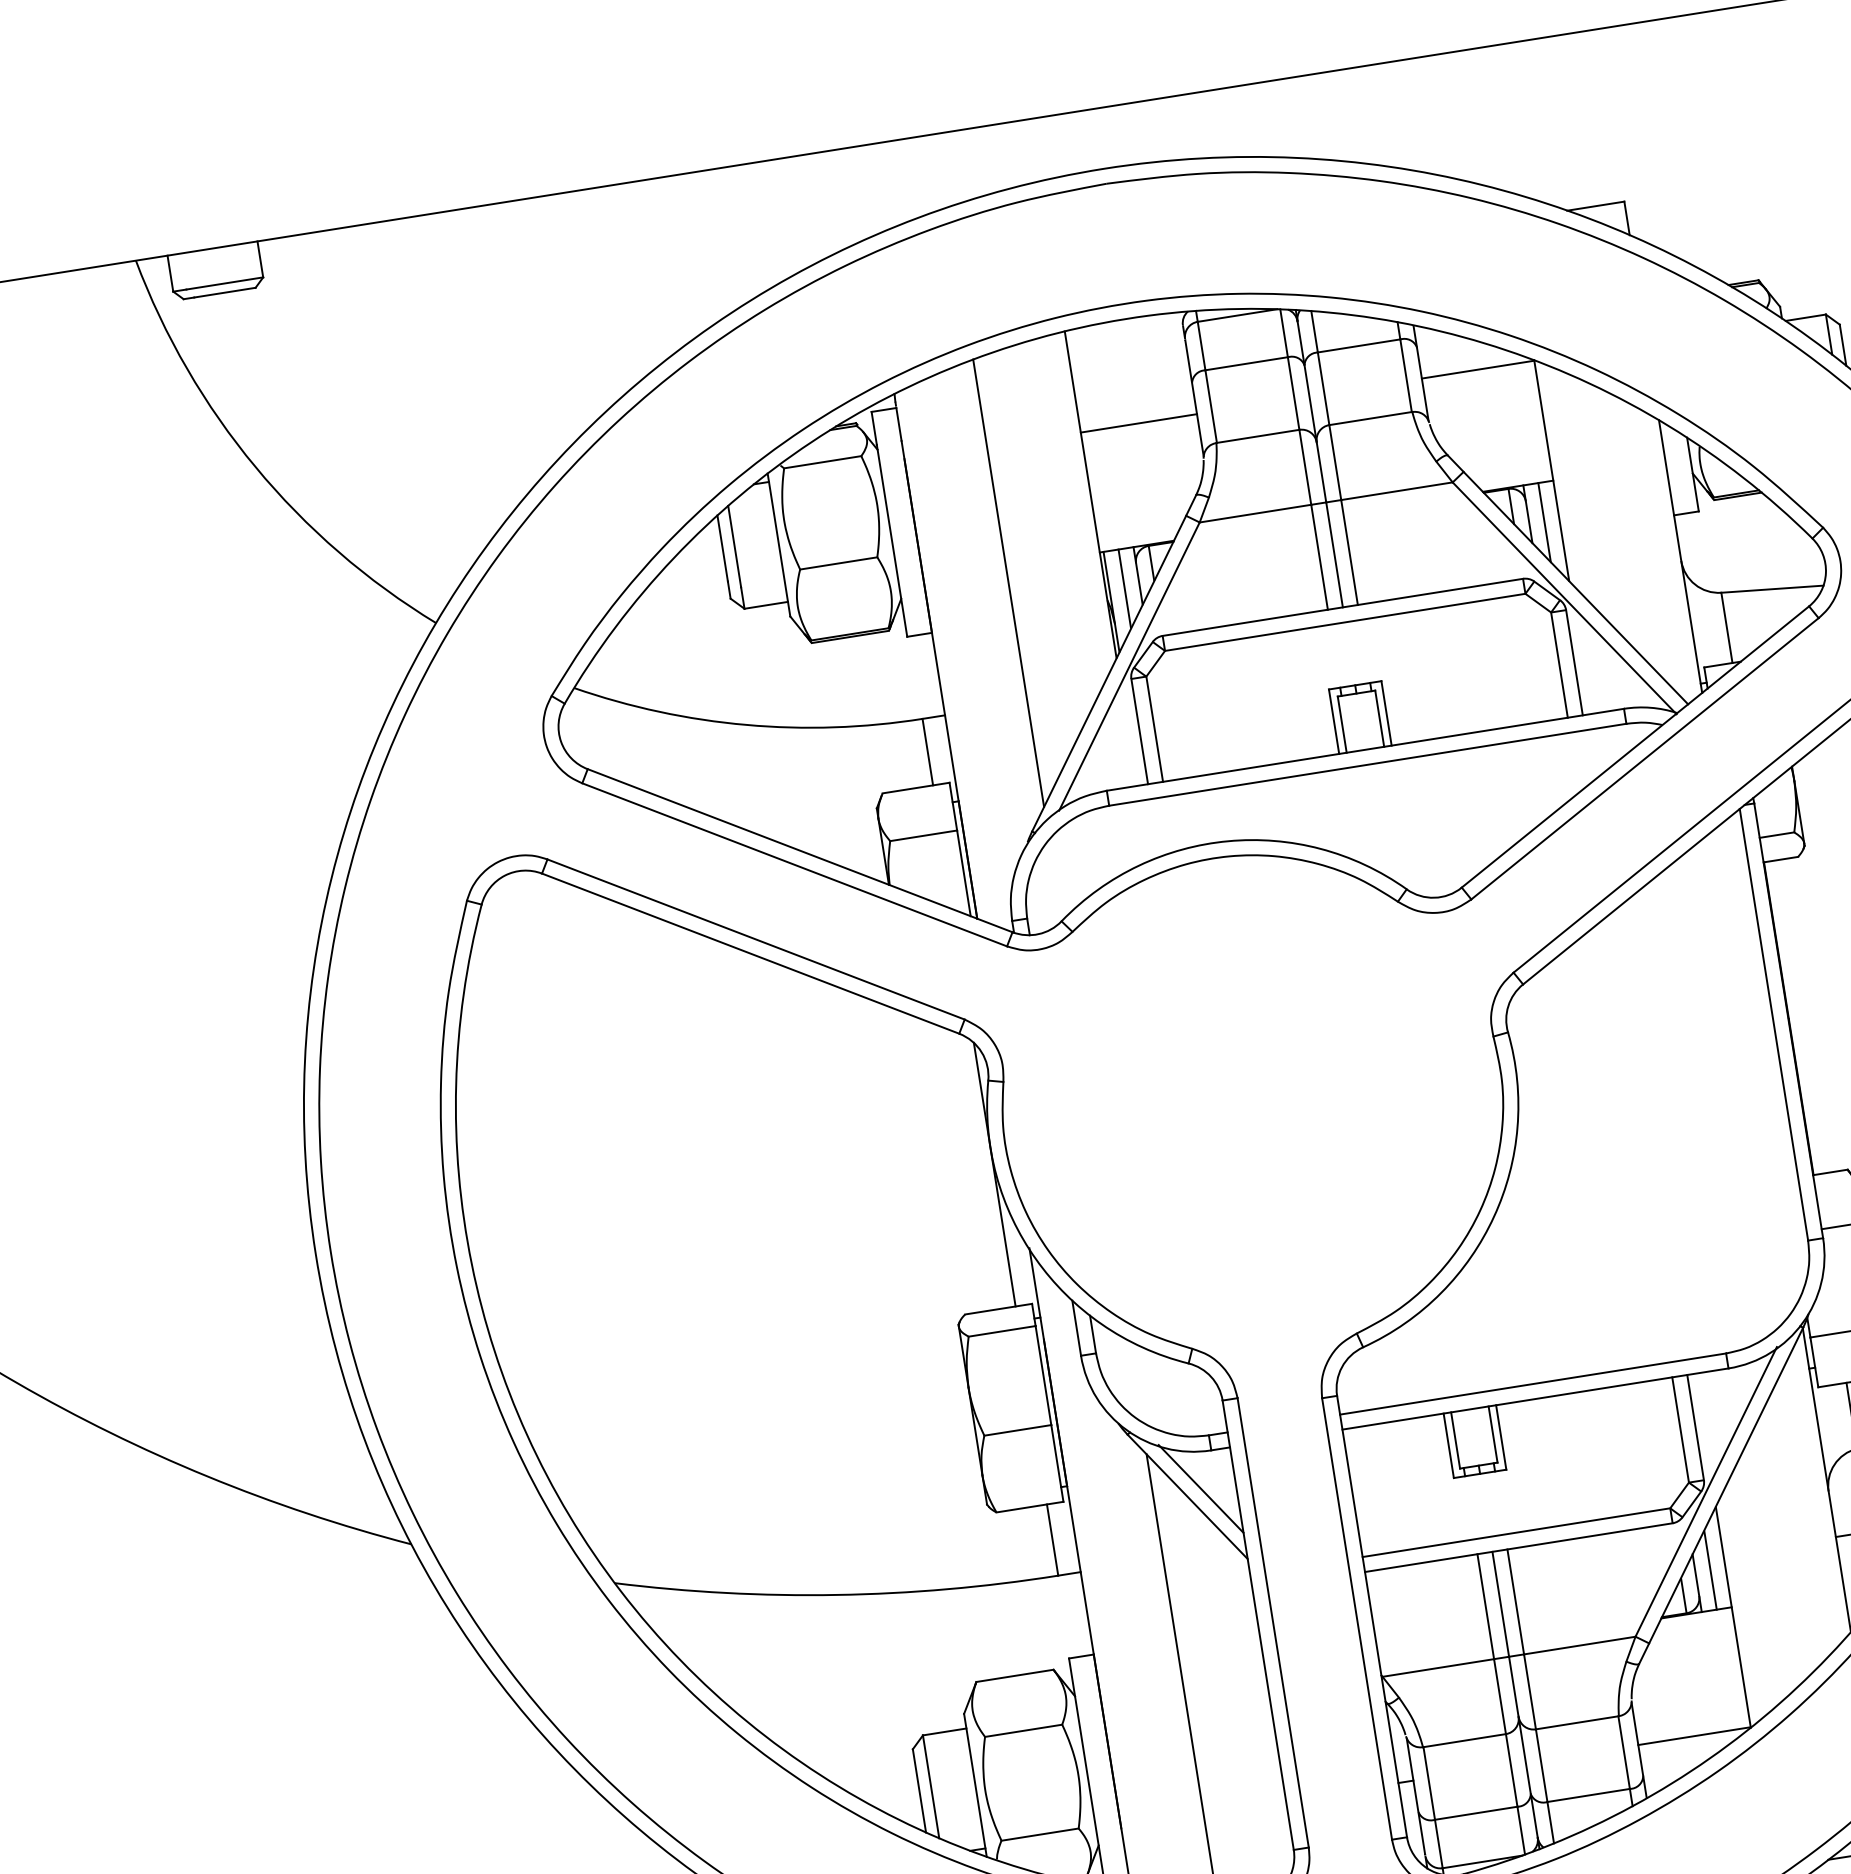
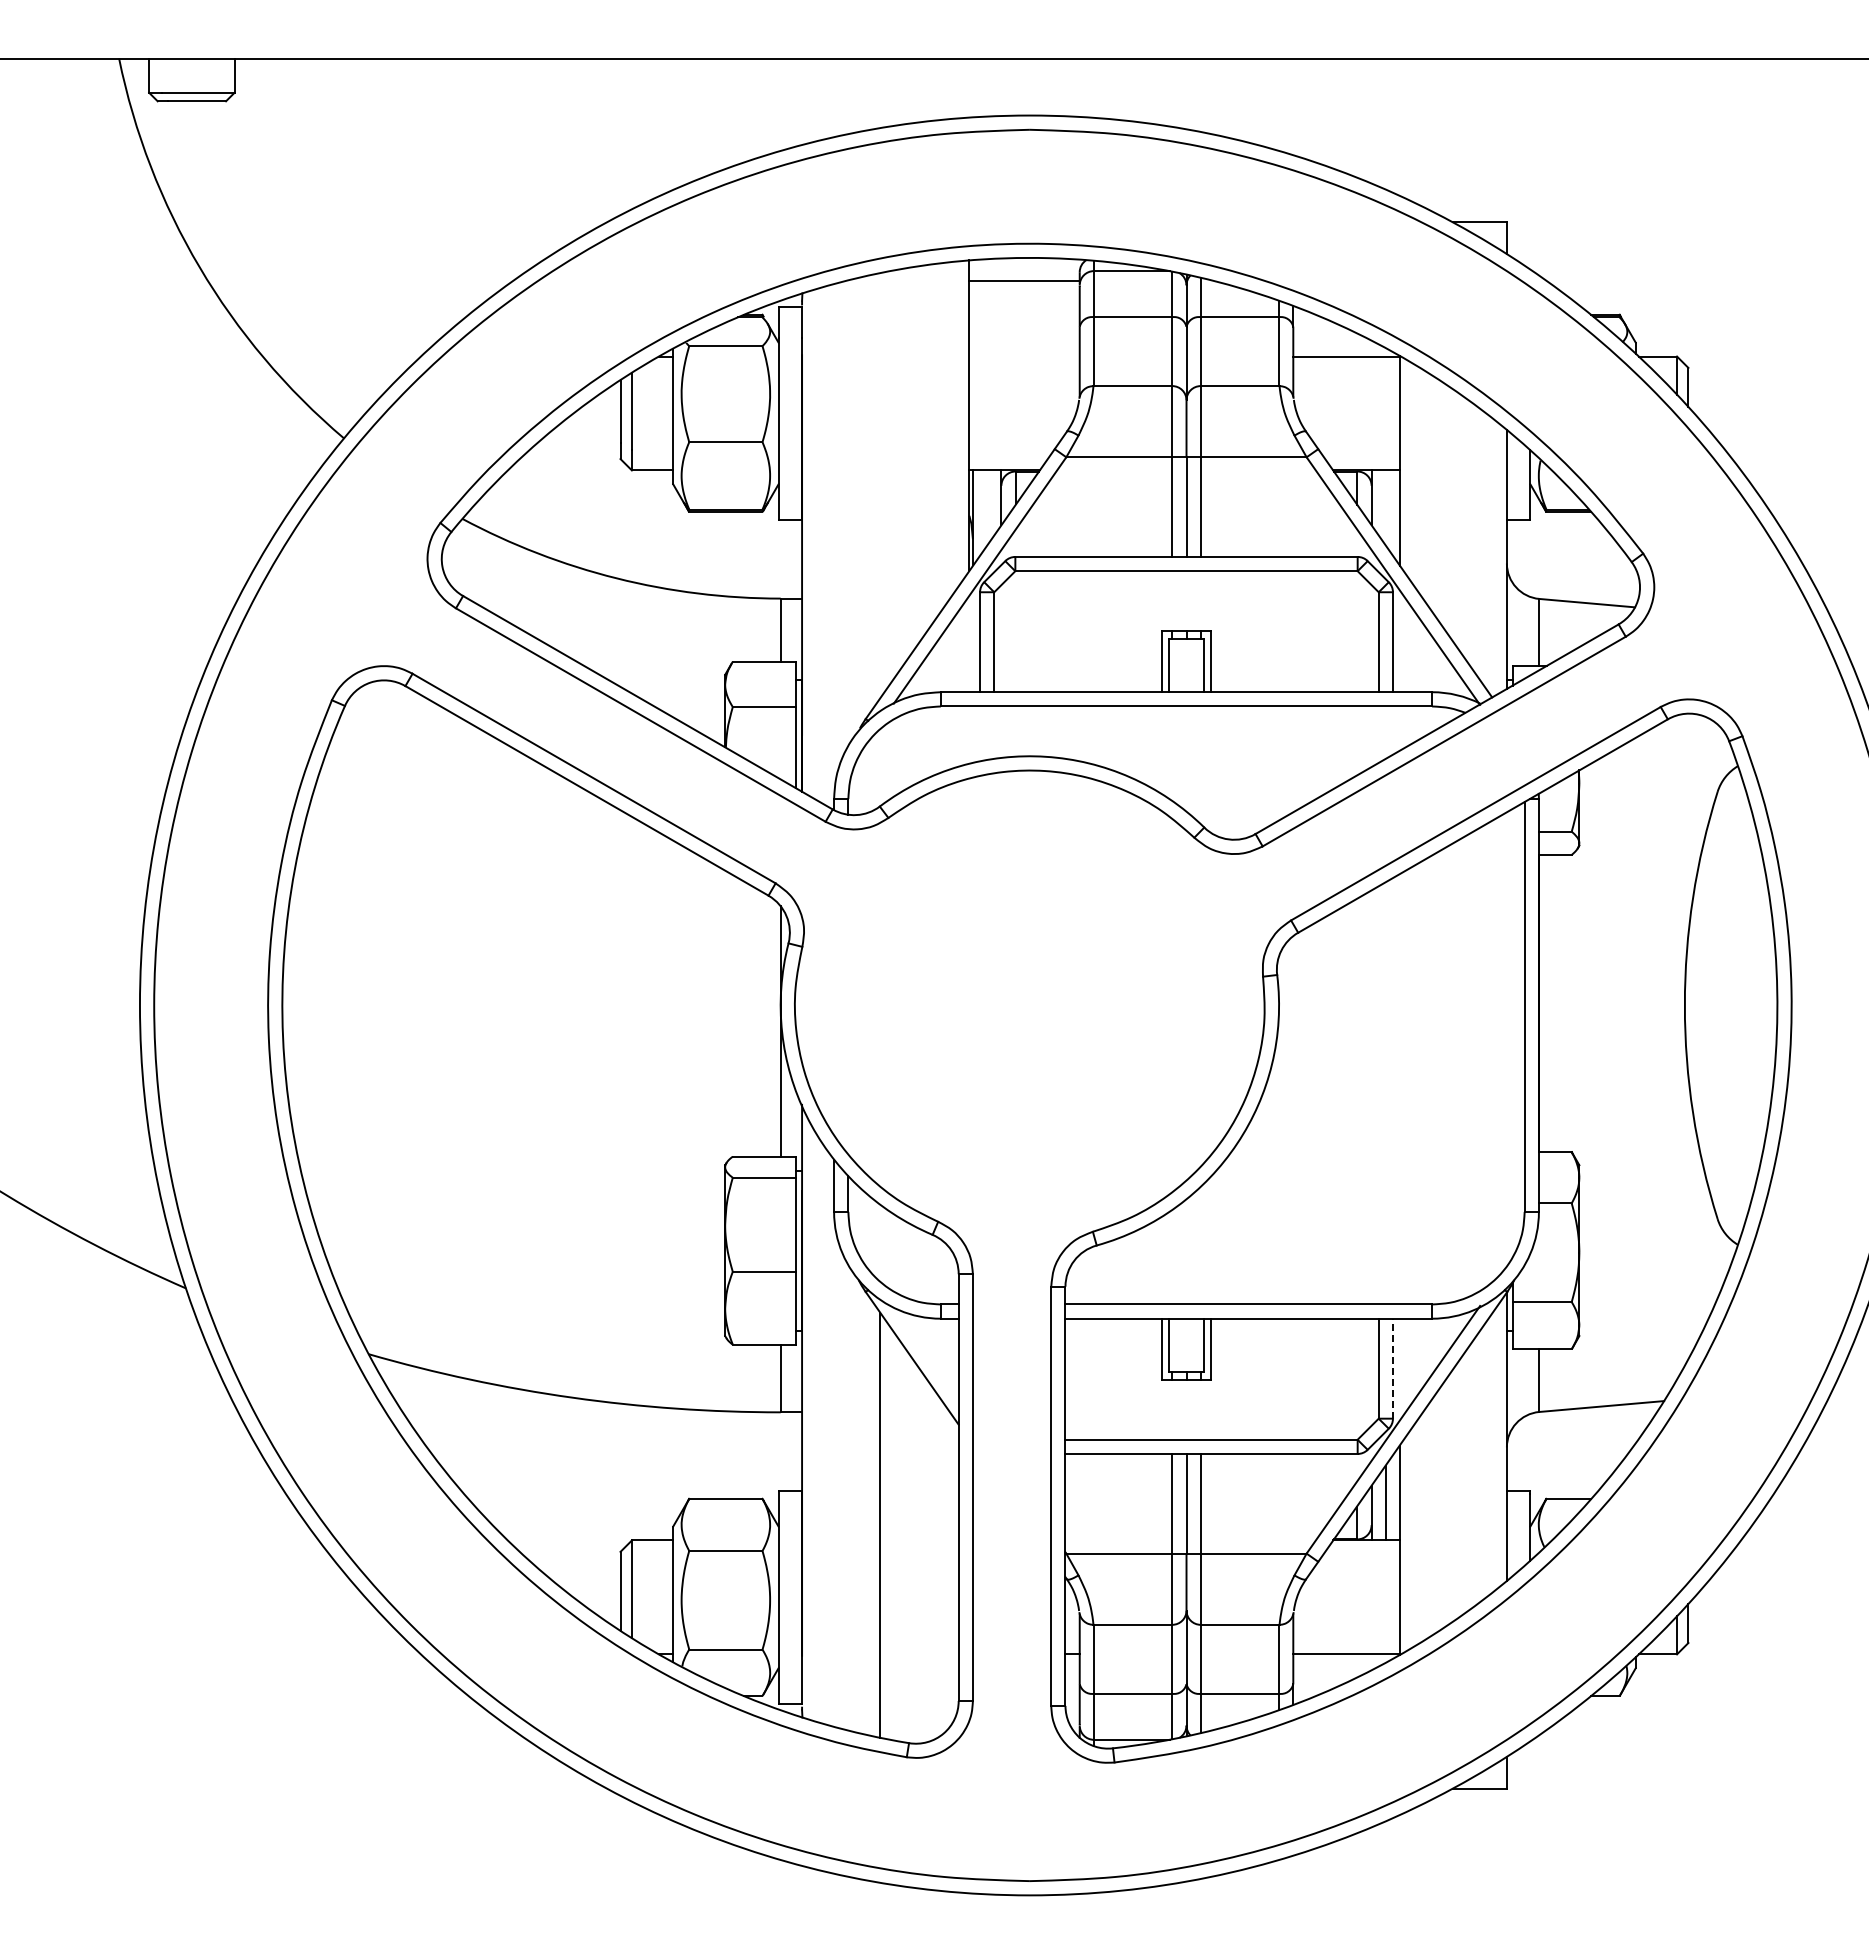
line: (1138, 423) -> (1024, 280), moved
line: (1544, 522) -> (1385, 507), removed
line: (1008, 583) -> (880, 485), removed
line: (1125, 588) -> (987, 507), removed
line: (1695, 1427) -> (1392, 1368), solid -> dashed
line: (1200, 1488) -> (925, 1352), removed

